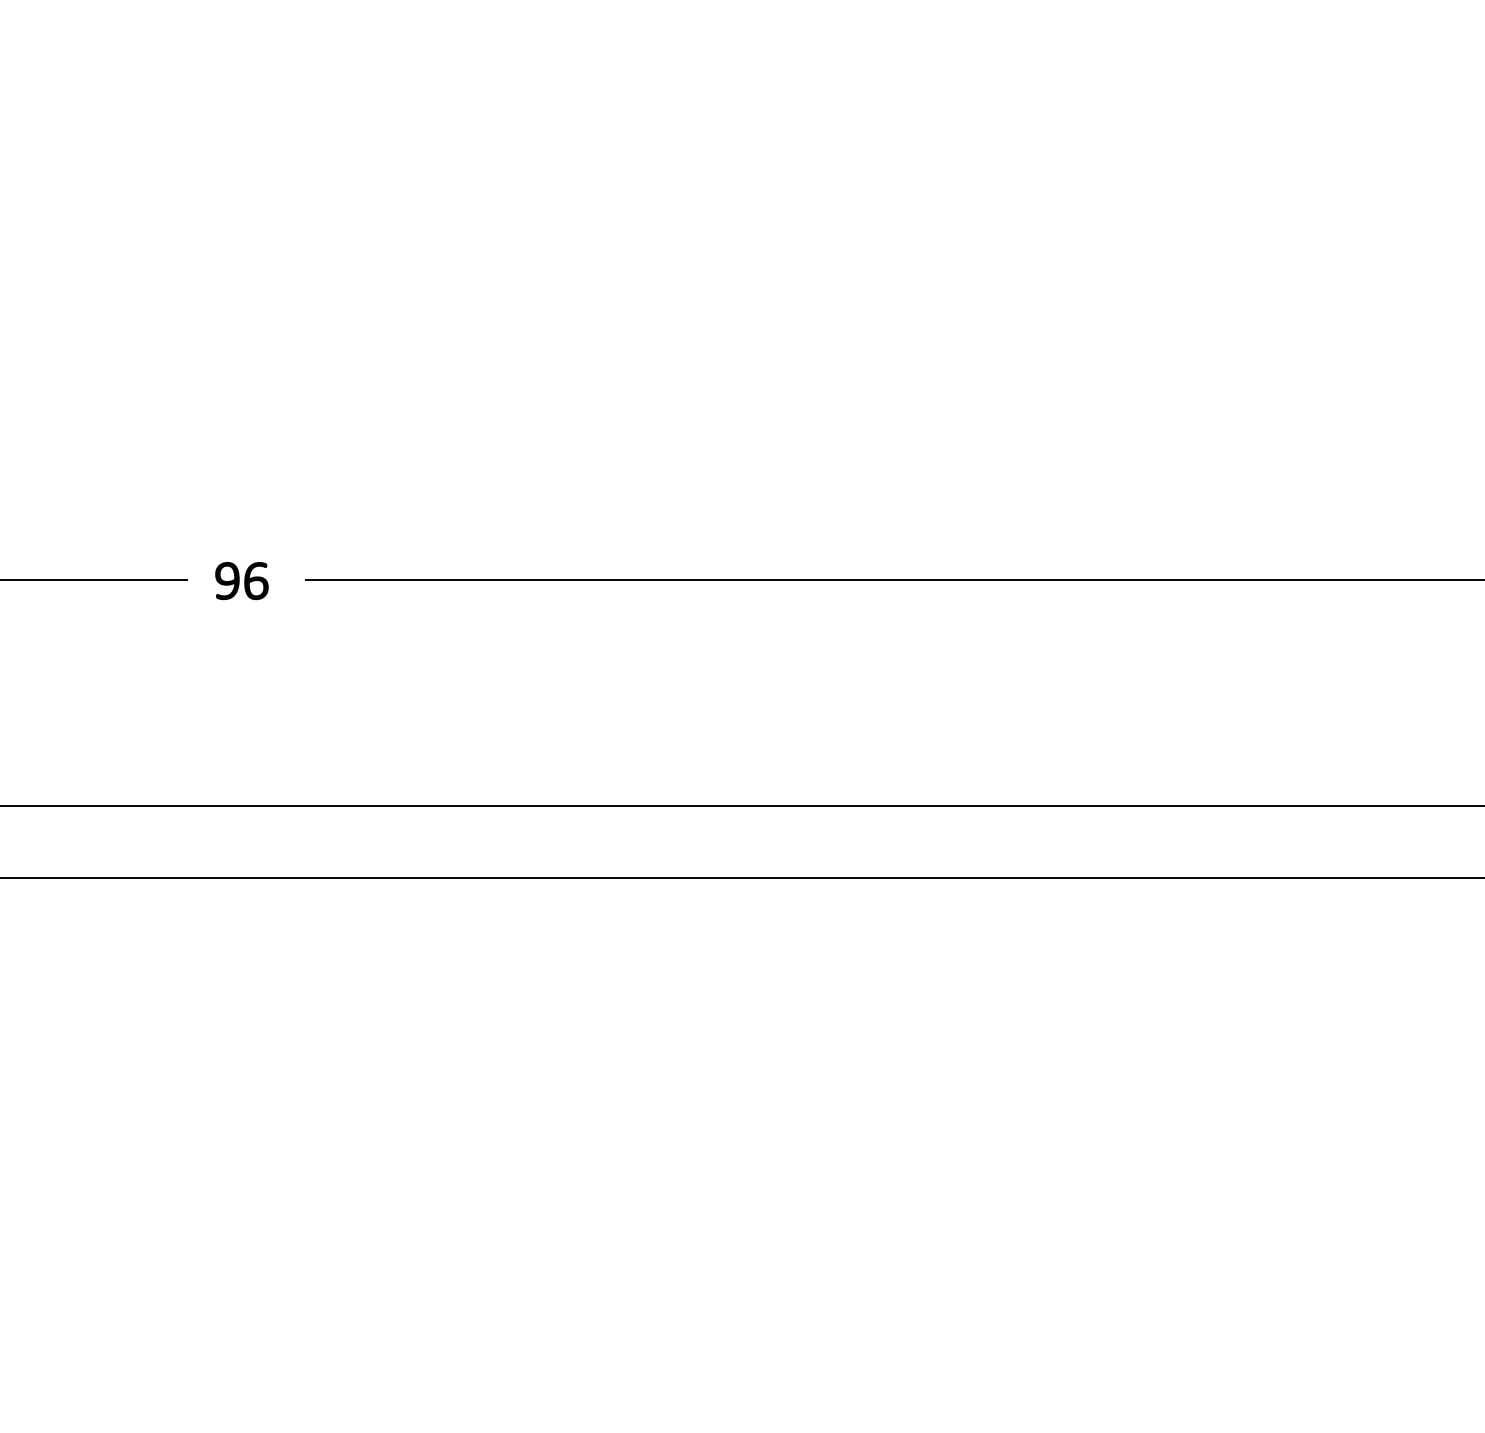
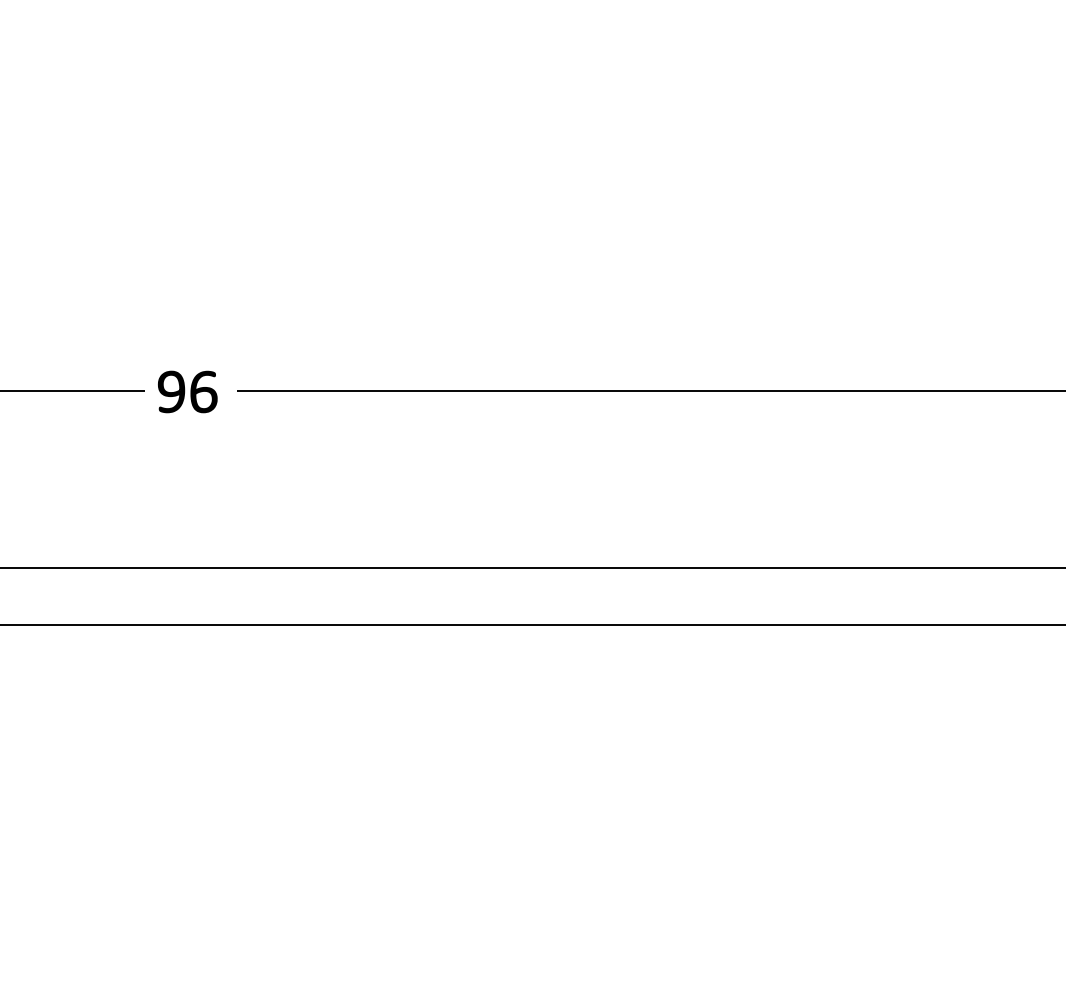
part: (241, 580) -> (187, 391), size x1.43

